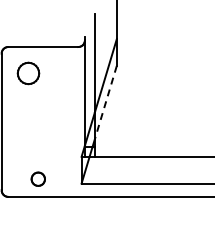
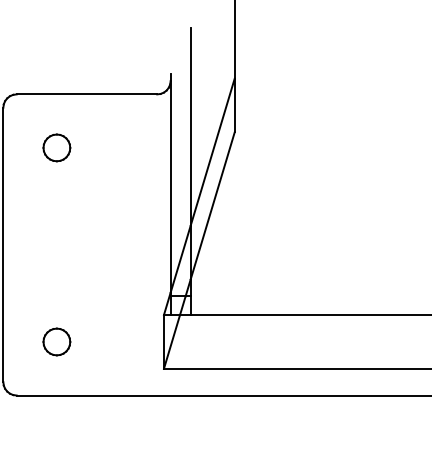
part: (27, 73) -> (55, 147), size x0.62
line: (105, 102) -> (211, 205), dashed -> solid
part: (37, 178) -> (55, 340), moved

